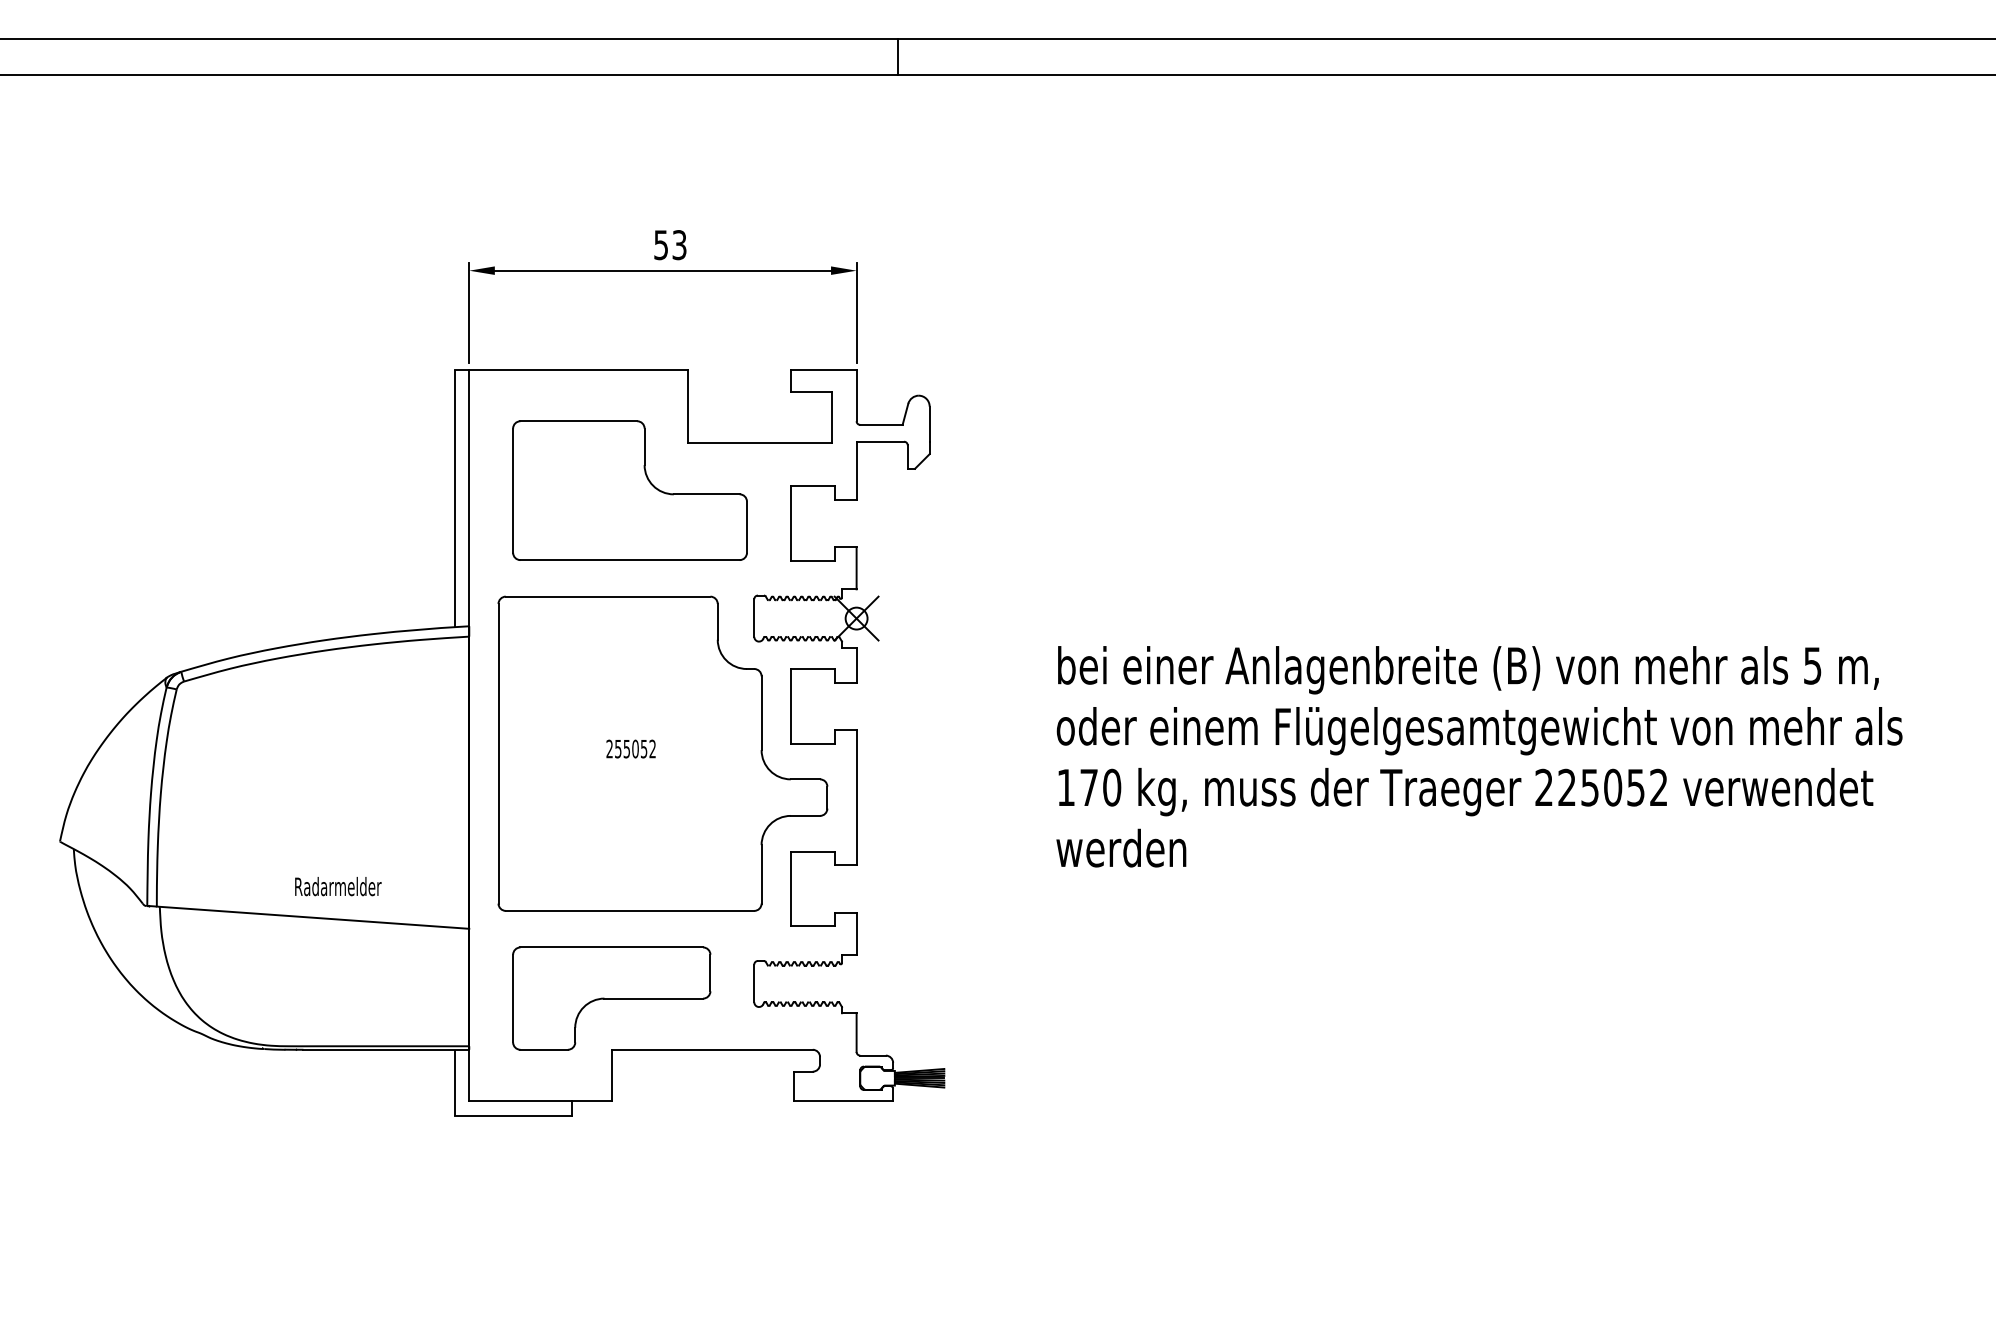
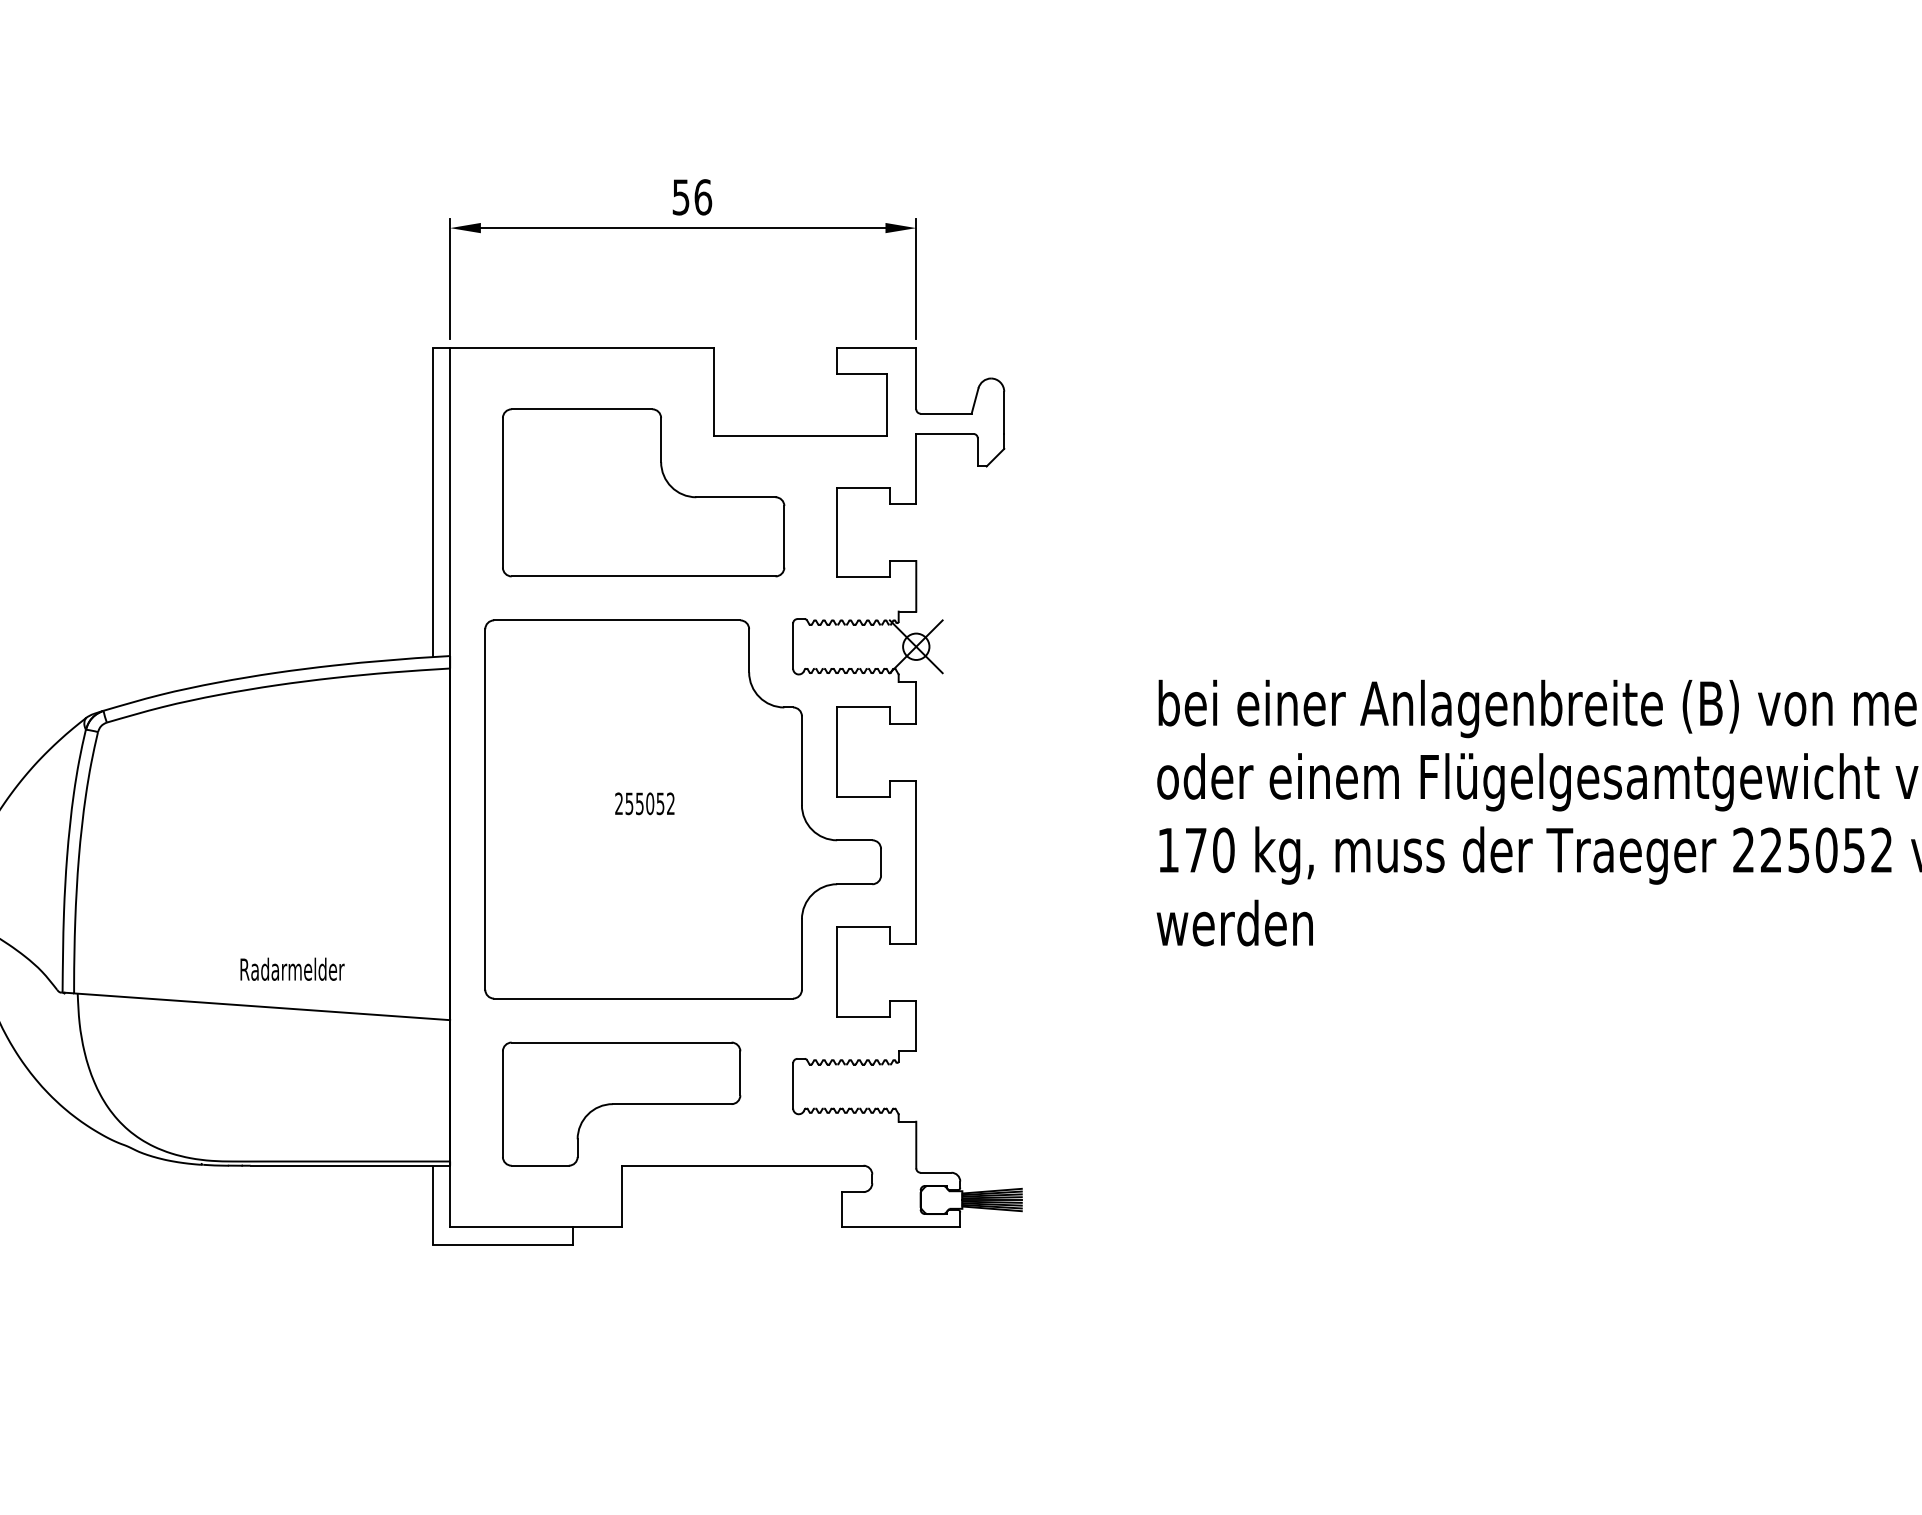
text: (679, 245) -> (703, 197), 53 -> 56

